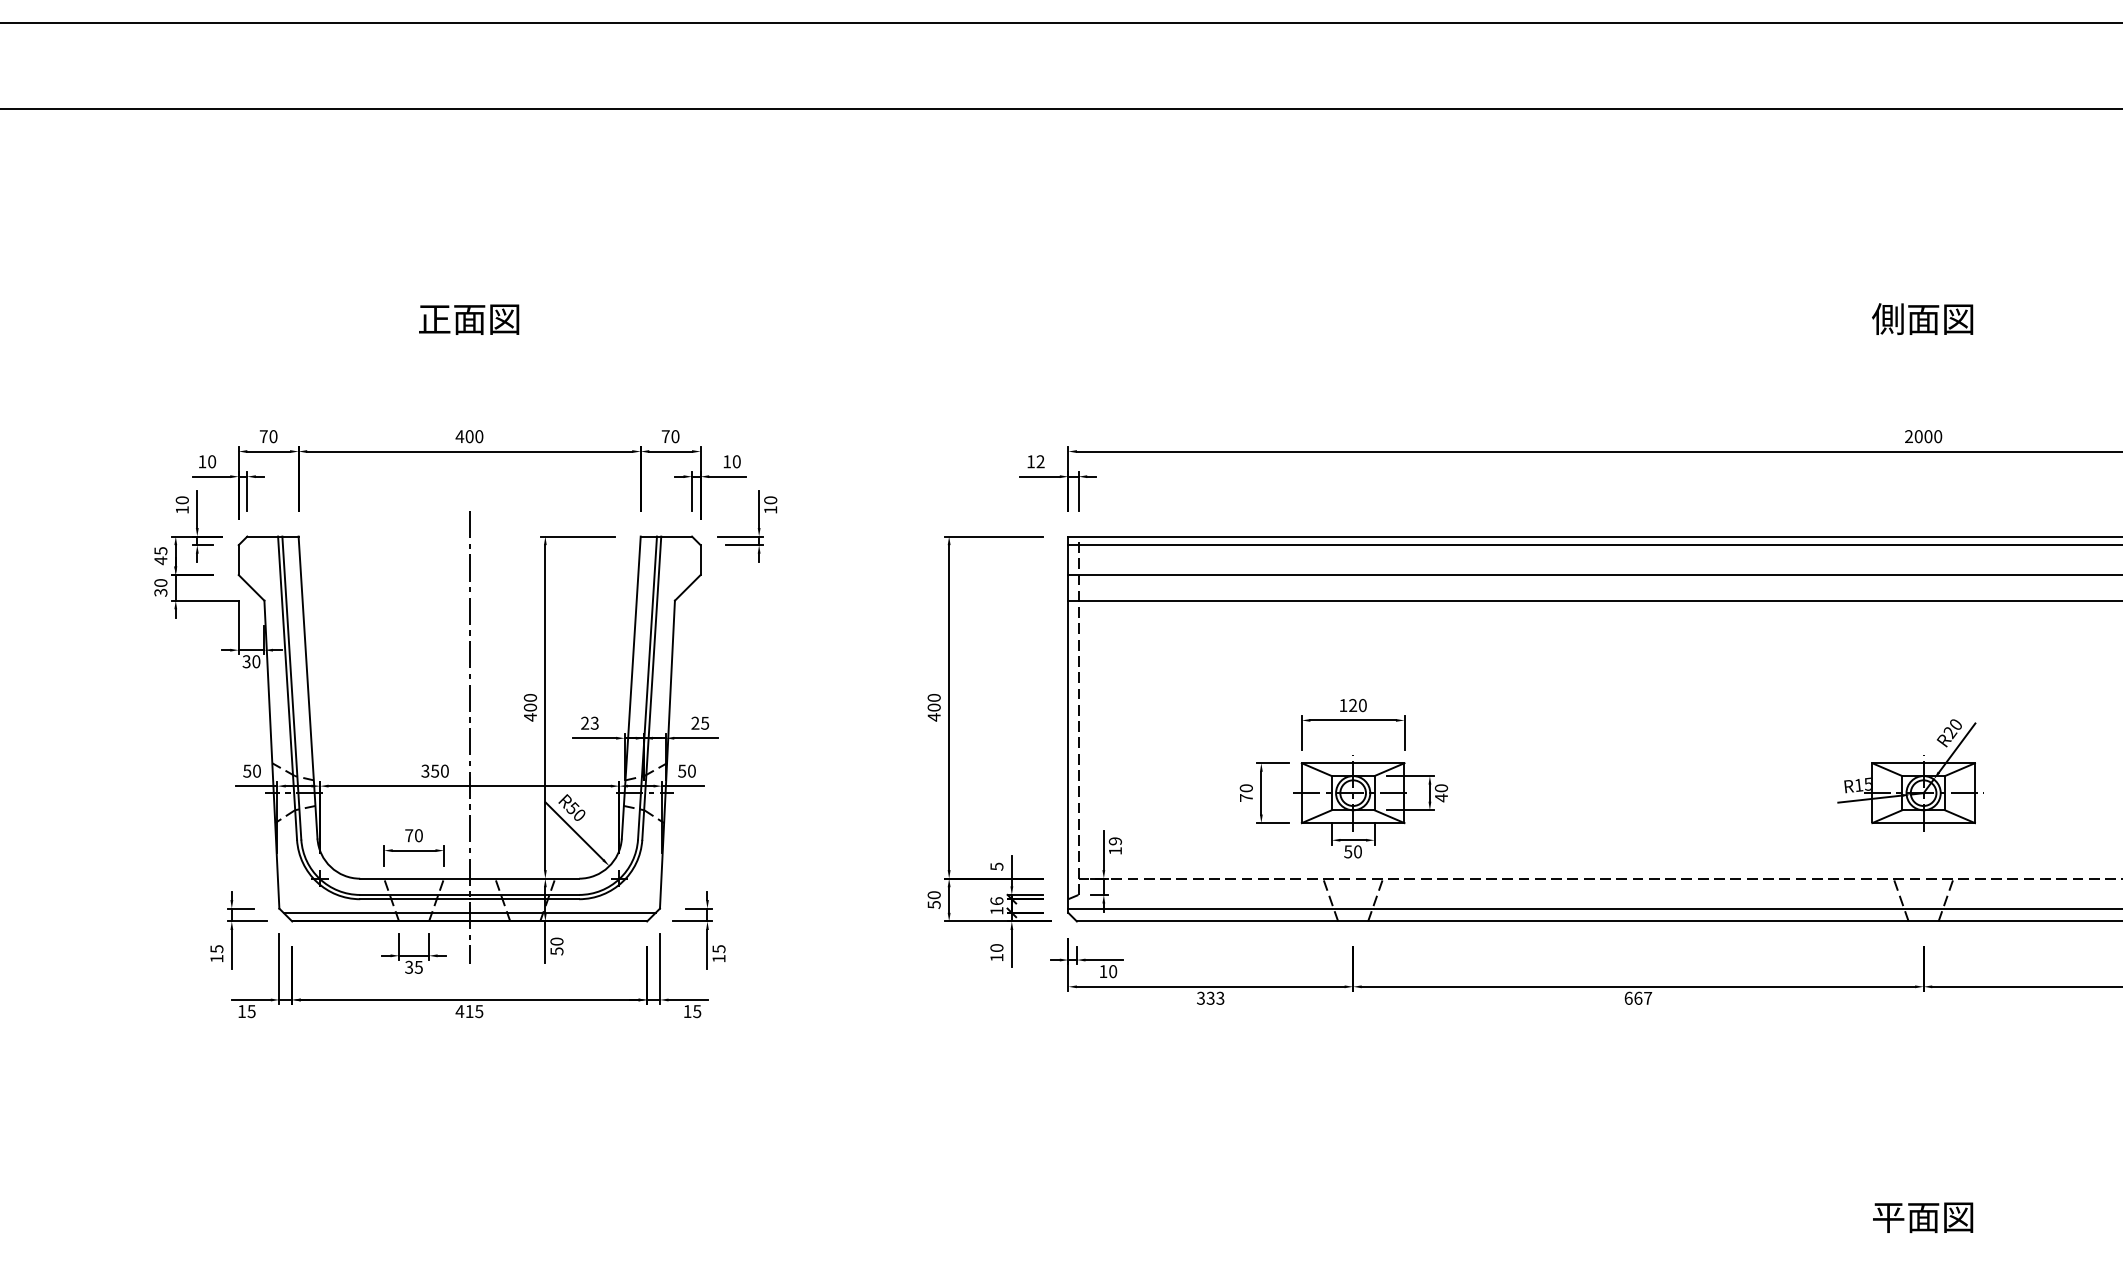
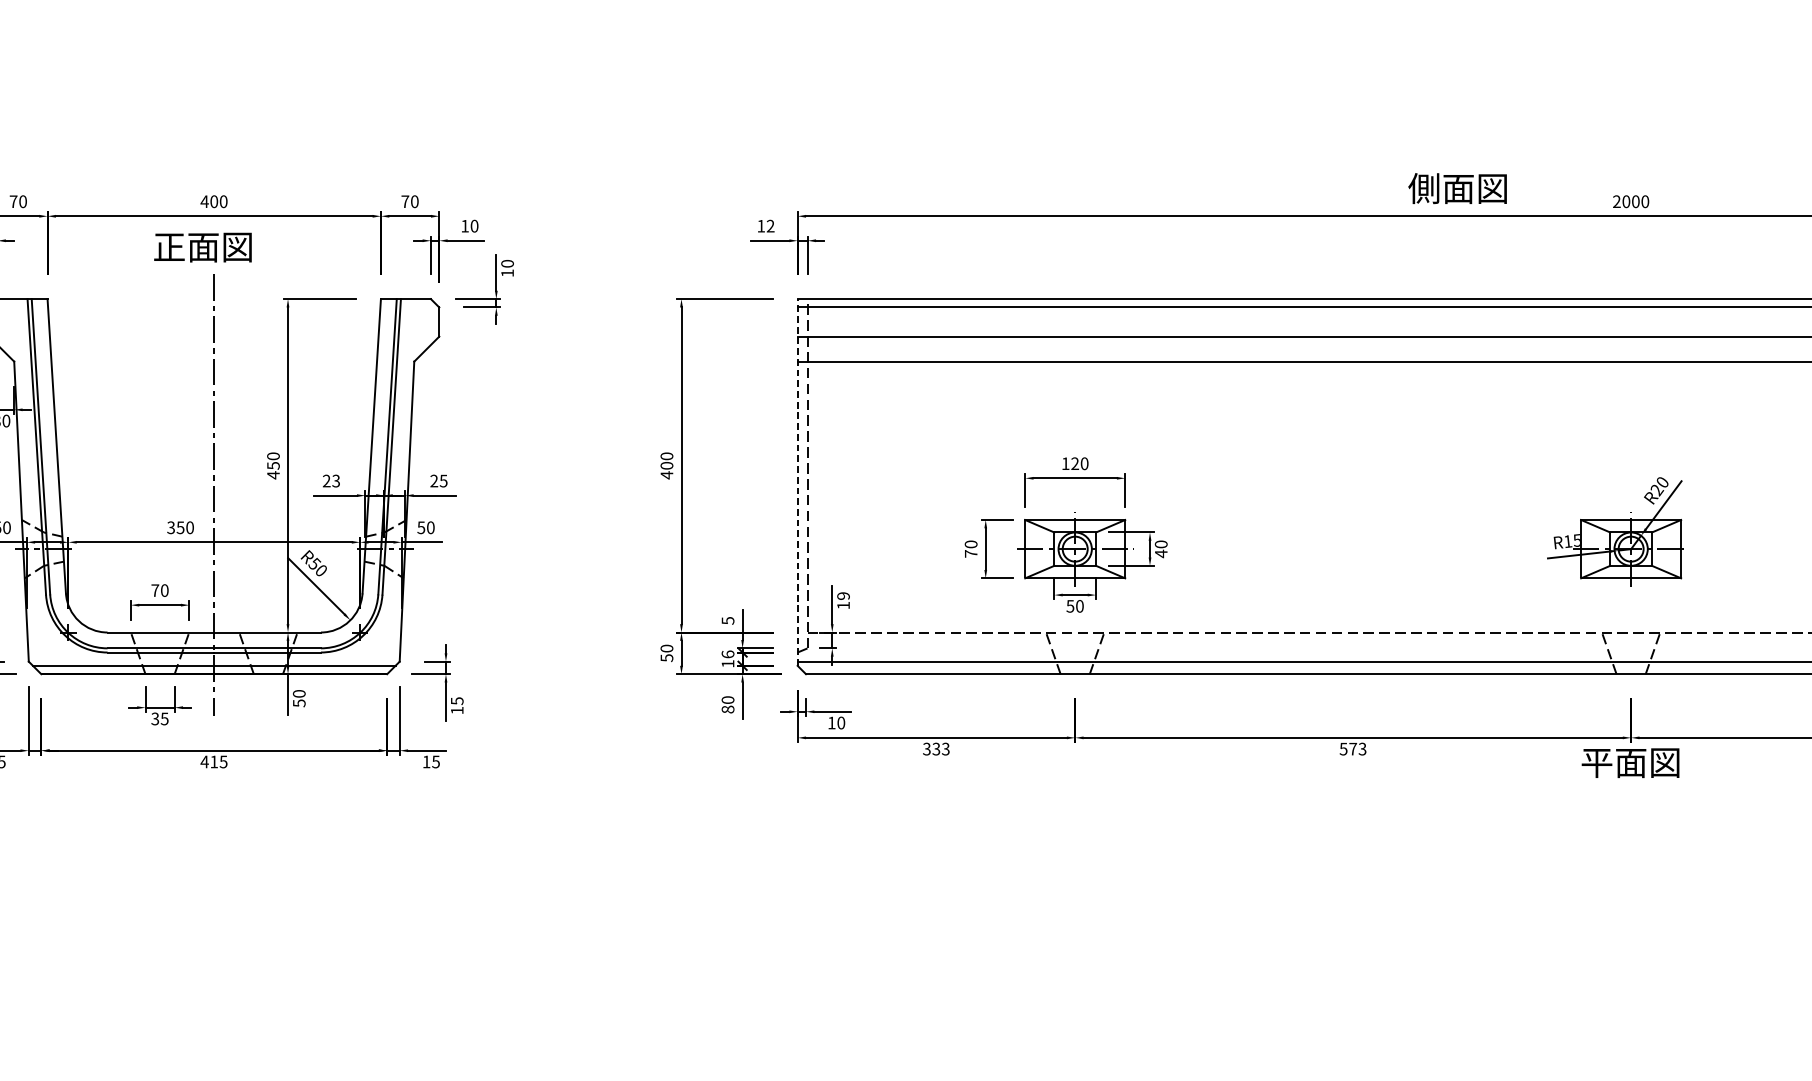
text: (1922, 318) -> (1457, 187), moved
text: (469, 319) -> (203, 247), moved
text: (529, 707) -> (272, 465), 400 -> 450
line: (1068, 724) -> (797, 482), solid -> dashed
text: (996, 957) -> (727, 709), 10 -> 80
text: (1638, 997) -> (1353, 748), 667 -> 573
text: (1923, 1217) -> (1631, 762), moved

